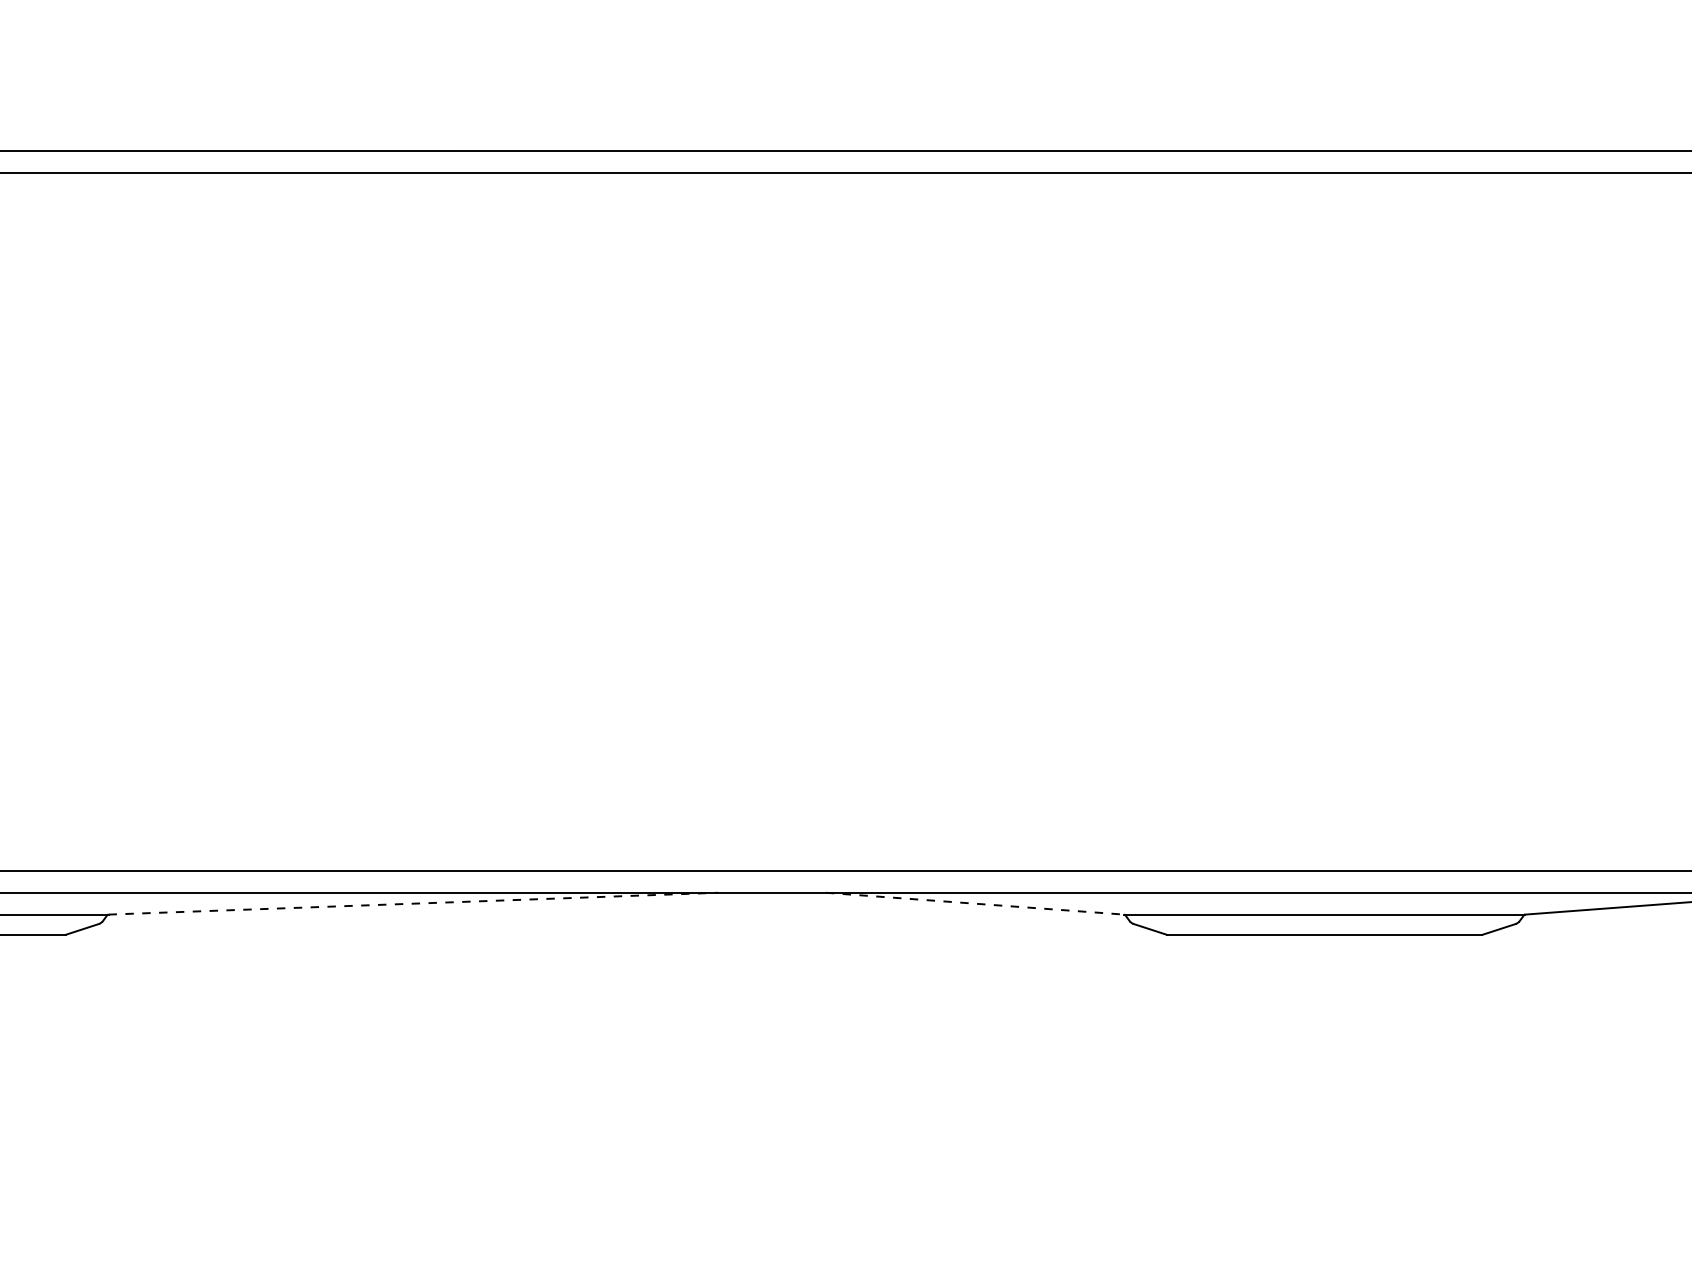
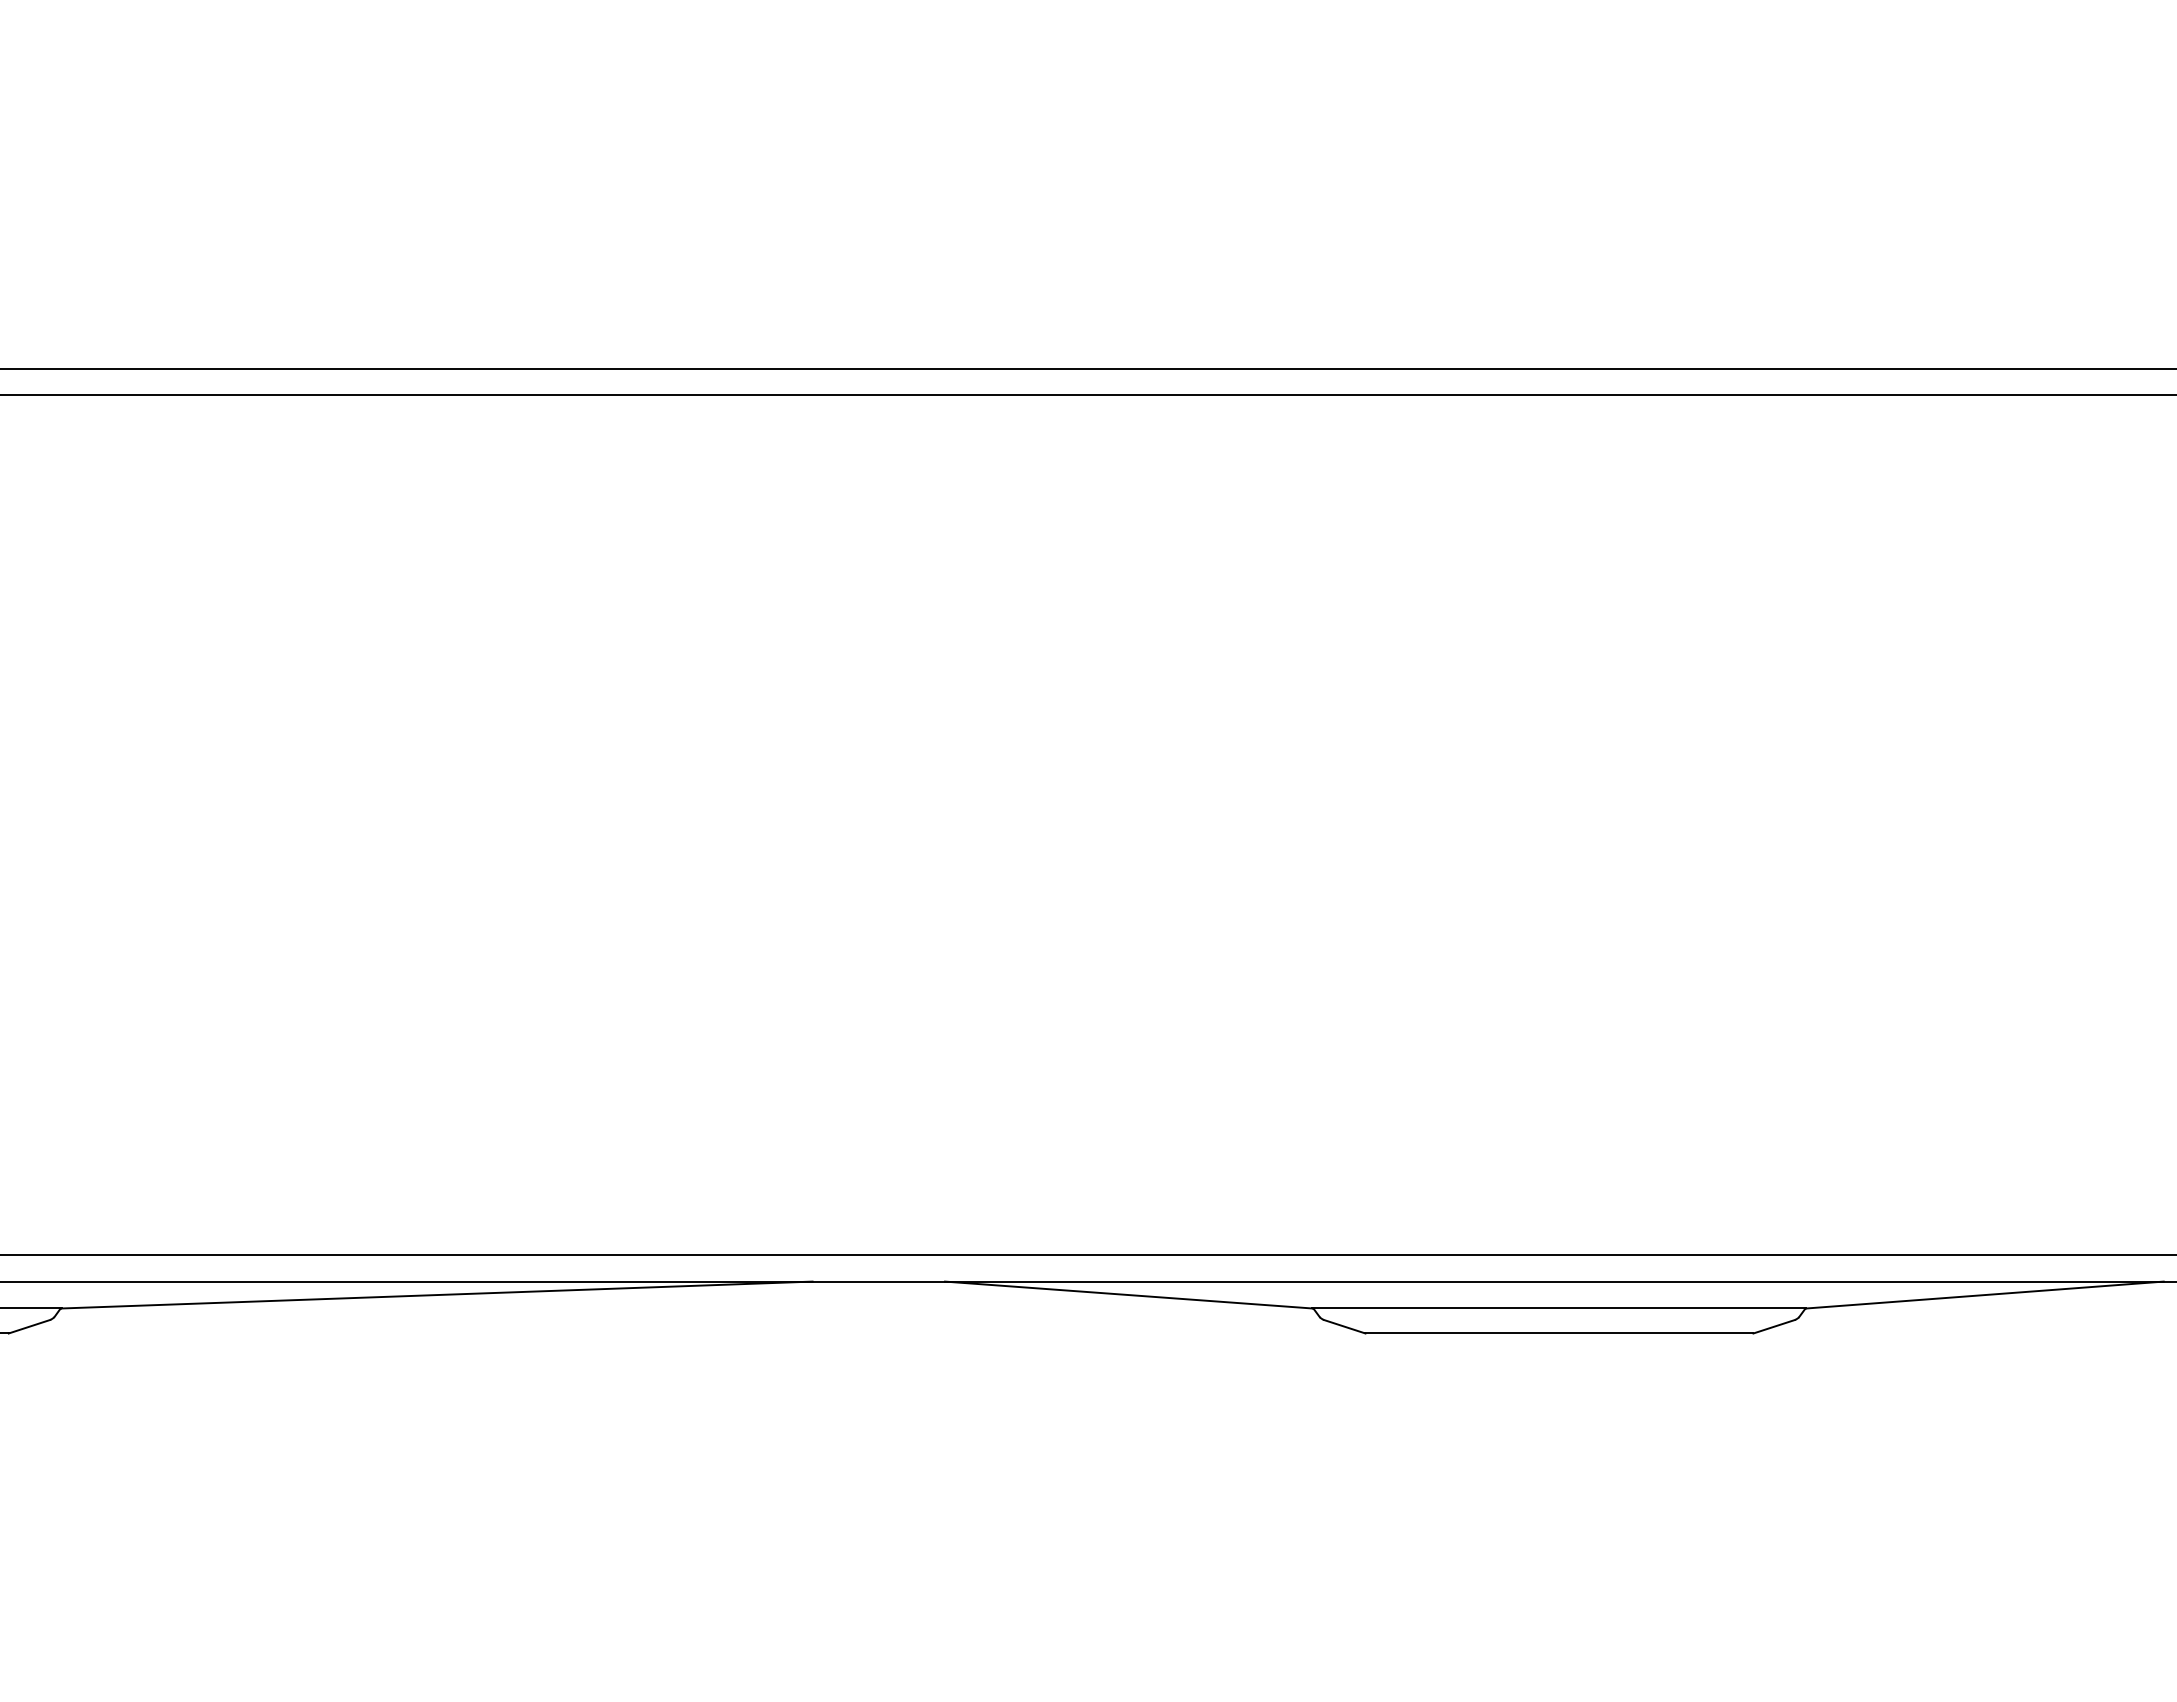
line: (413, 904) -> (437, 1295), dashed -> solid
line: (975, 904) -> (1129, 1295), dashed -> solid

